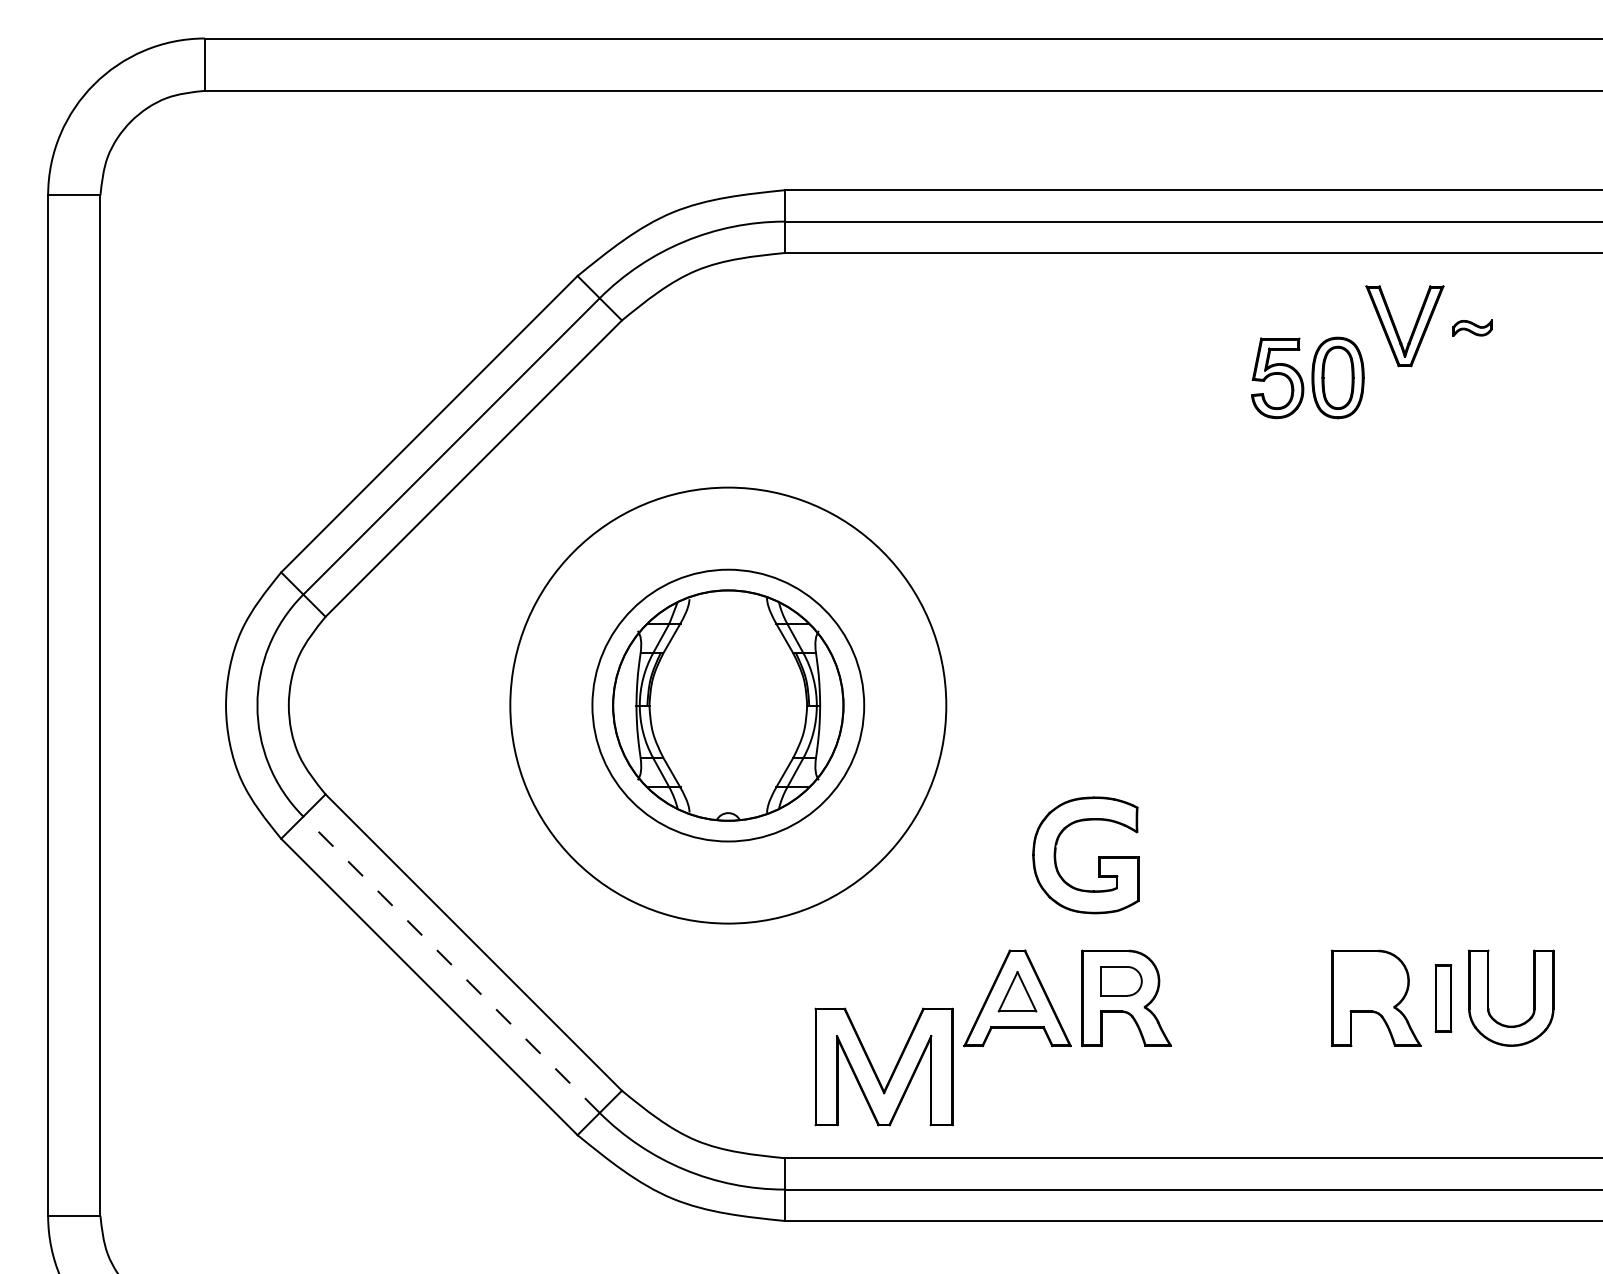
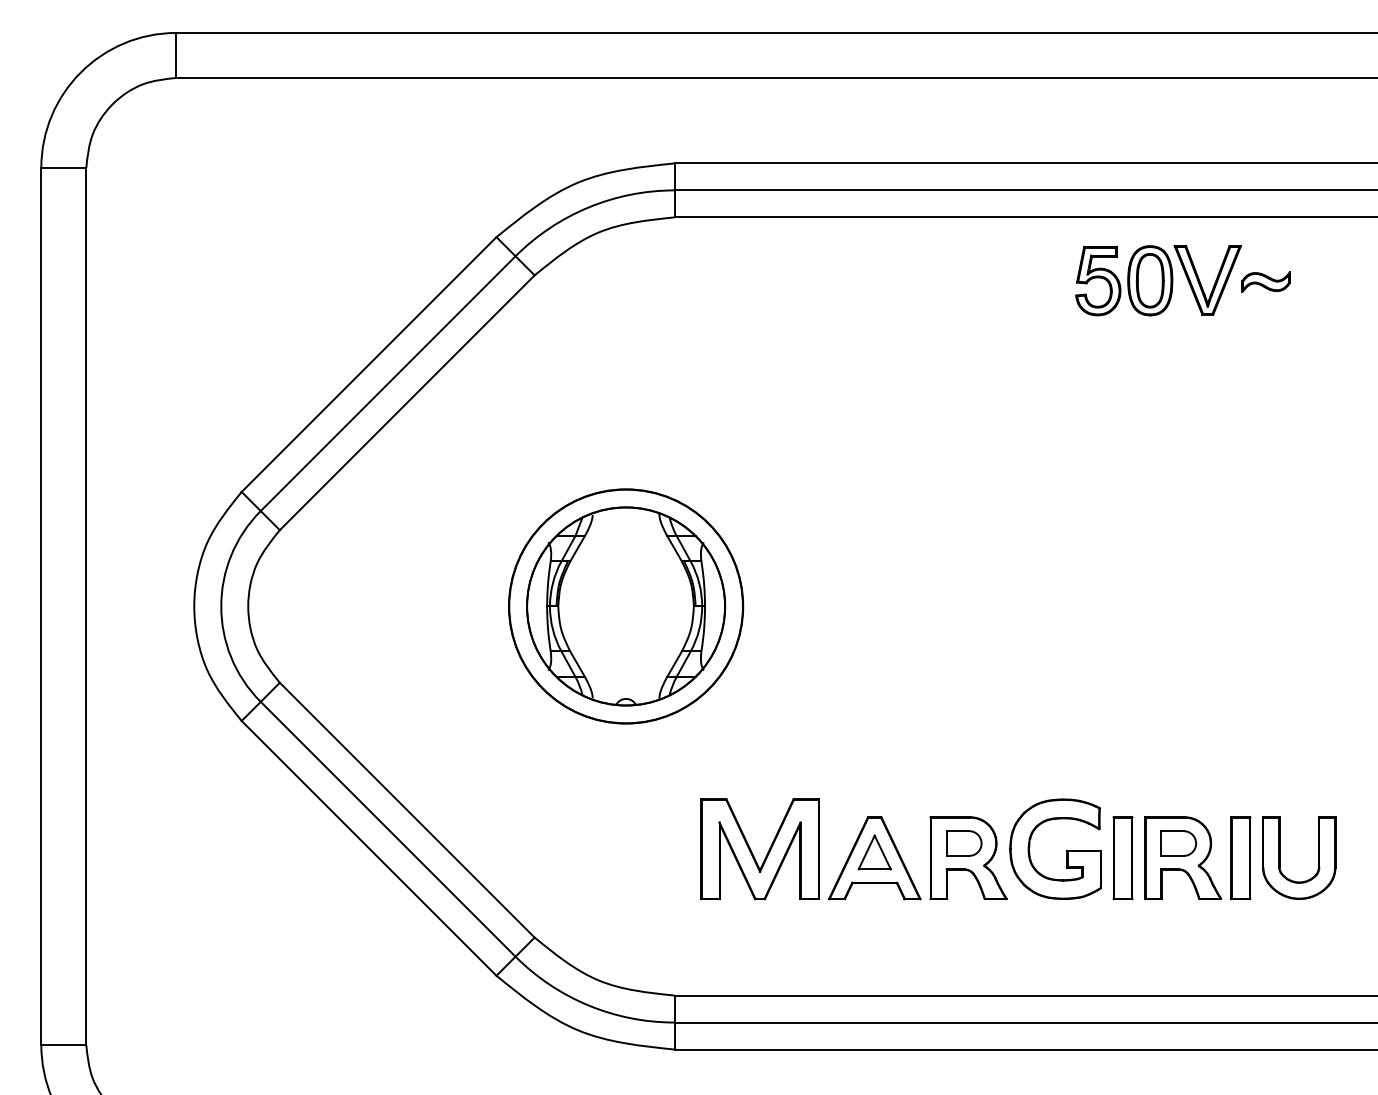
part: (1472, 327) -> (1265, 281), size x1.43
part: (1308, 377) -> (1124, 280), moved
circle: (727, 705) -> (625, 606), size x0.62
part: (1098, 856) -> (1066, 850), moved
line: (450, 963) -> (387, 828), dashed -> solid
part: (1370, 981) -> (1178, 843), added
part: (1305, 998) -> (1122, 858), added
part: (1443, 998) -> (1240, 858), size x1.43
part: (875, 1069) -> (752, 851), moved

